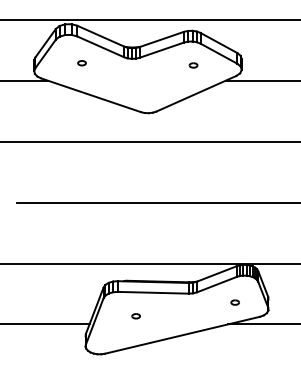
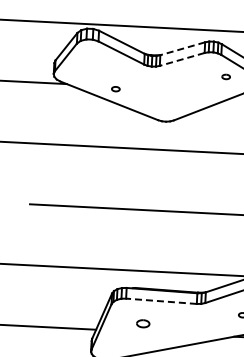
line: (161, 39) -> (182, 48), solid -> dashed
line: (161, 50) -> (181, 59), solid -> dashed
part: (81, 63) -> (115, 89), moved
part: (193, 65) -> (226, 76), moved
line: (152, 292) -> (160, 300), solid -> dashed
part: (135, 316) -> (142, 324), size x1.6

